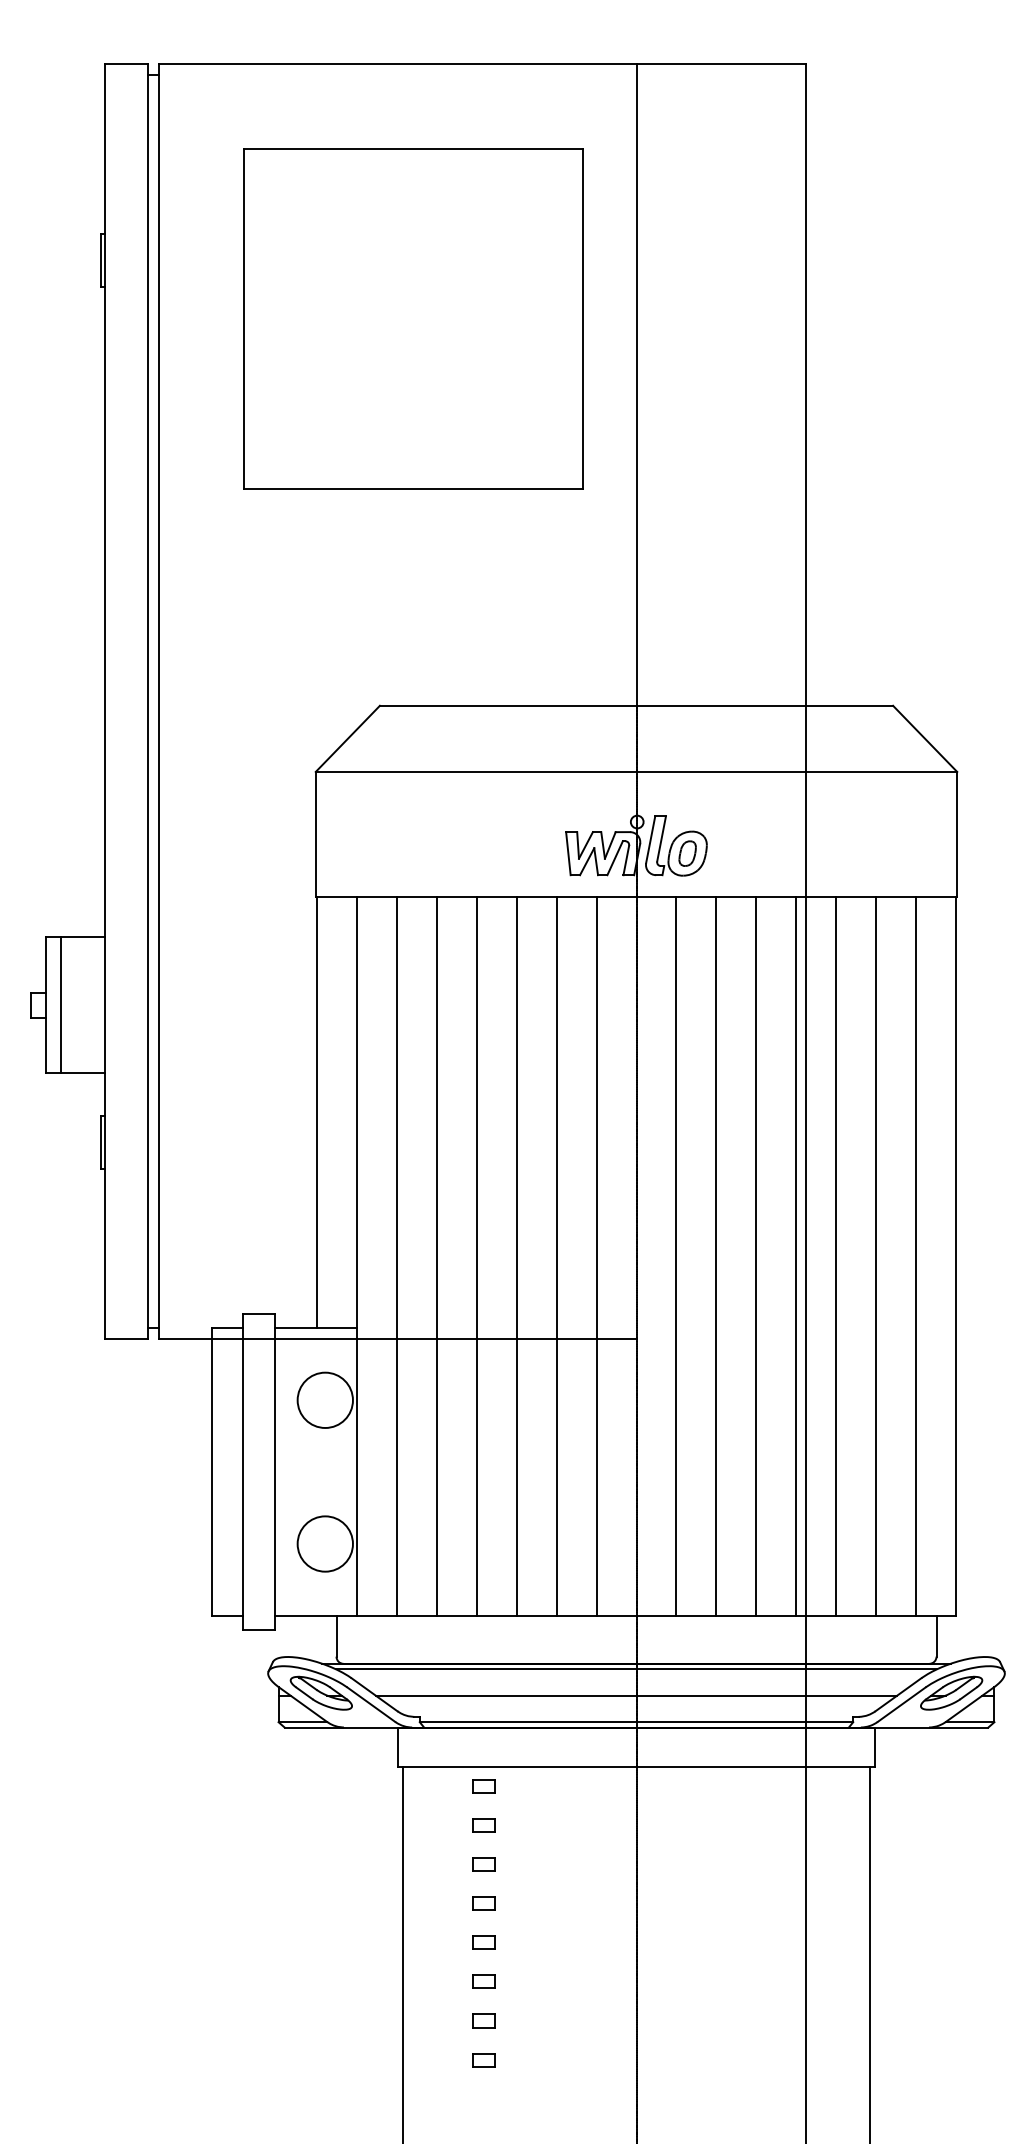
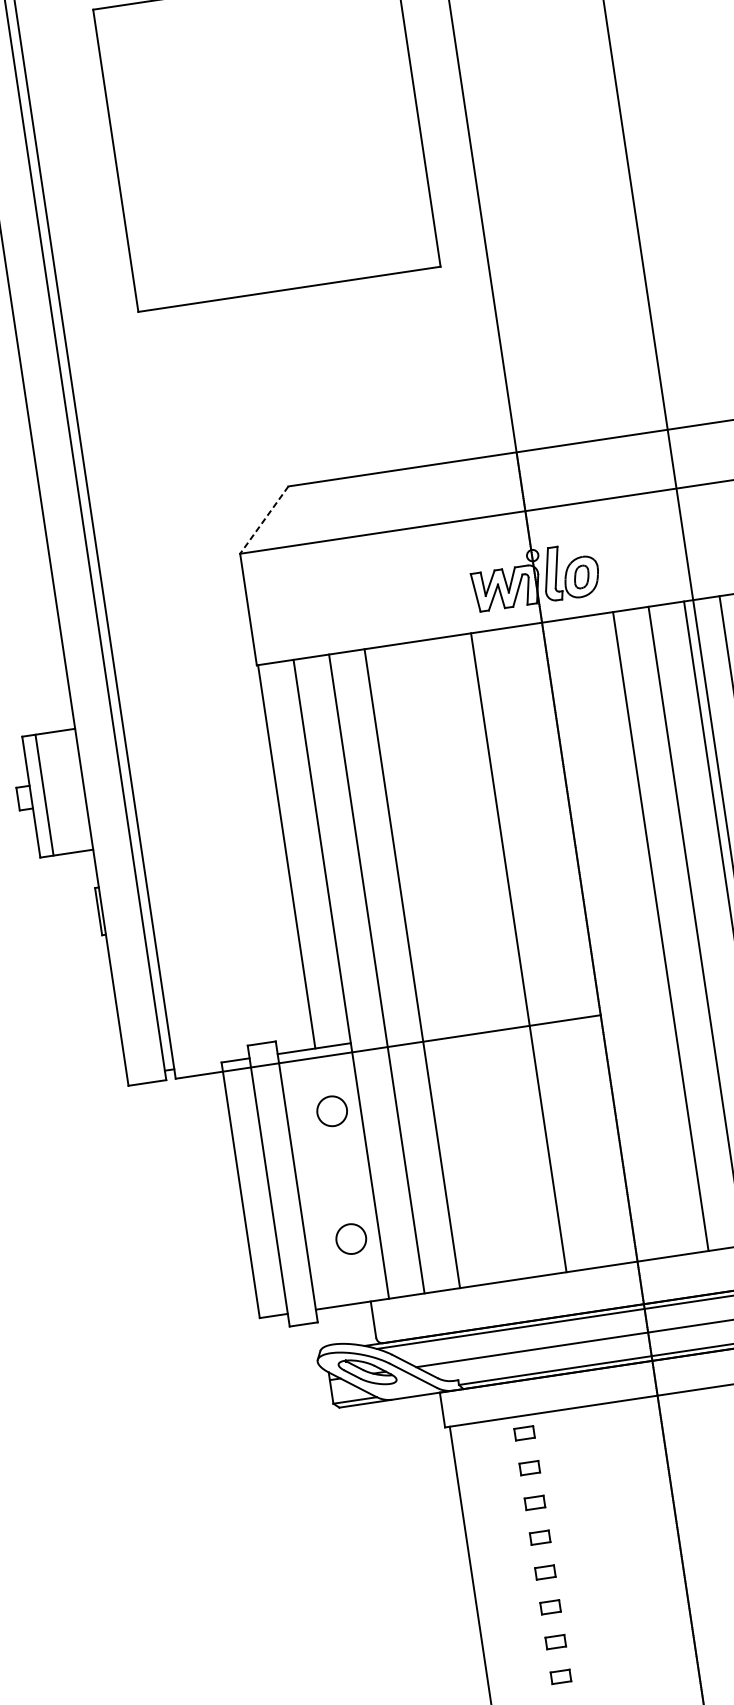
line: (347, 739) -> (264, 520), solid -> dashed
line: (476, 1256) -> (447, 963), removed
line: (516, 1256) -> (483, 957), removed
line: (596, 1256) -> (554, 947), removed
line: (676, 1256) -> (625, 936), removed
circle: (324, 1399) -> (331, 1110), size x0.6
circle: (324, 1543) -> (350, 1238), size x0.6

